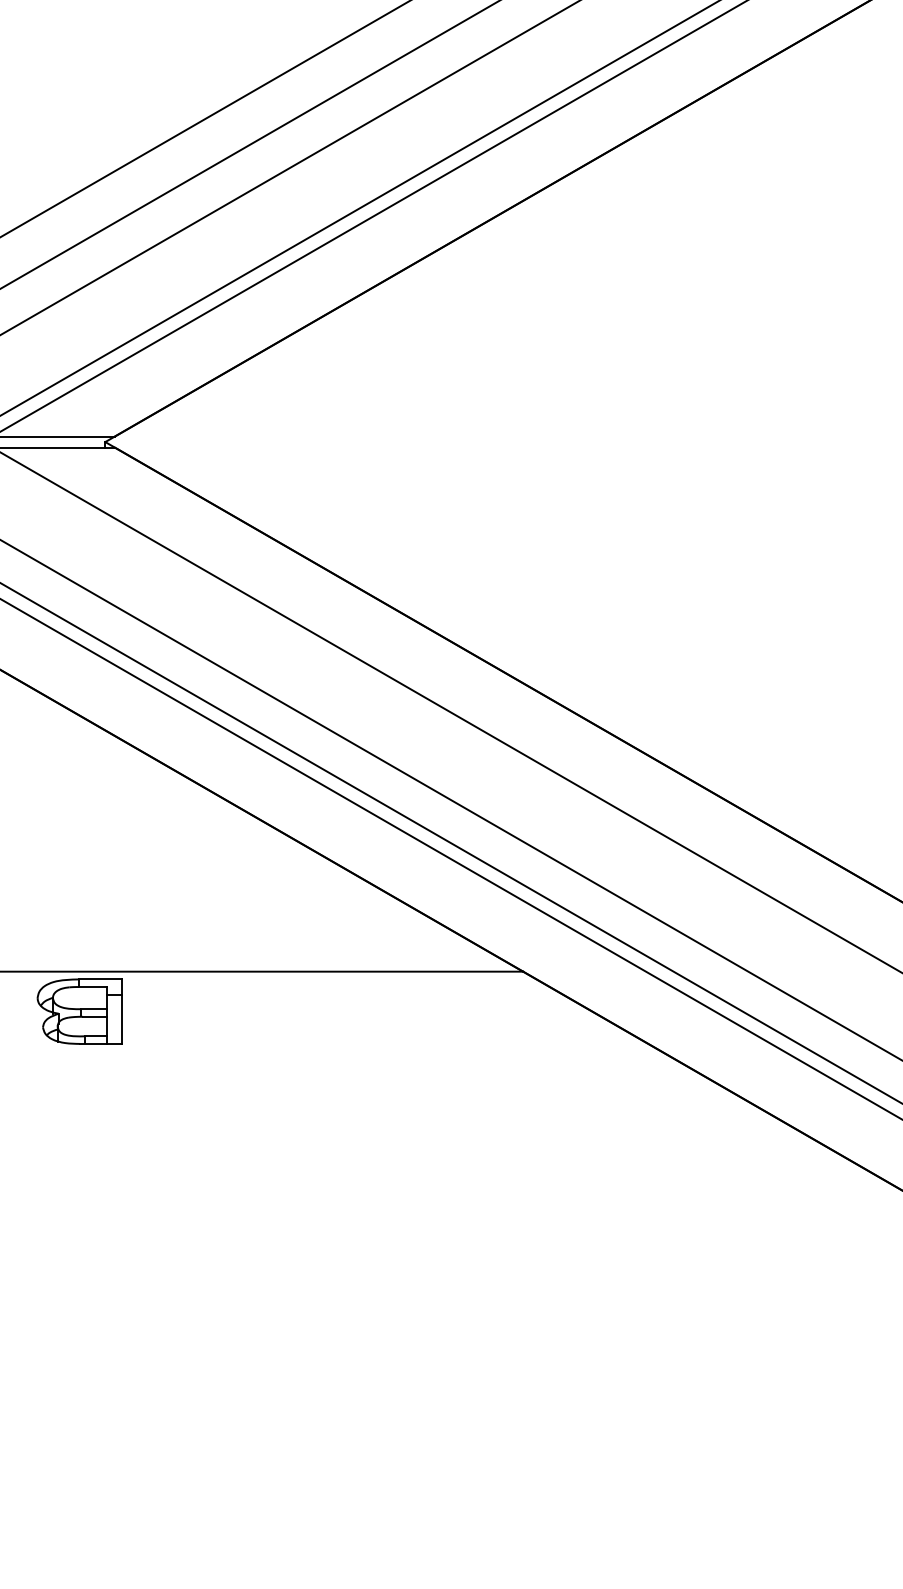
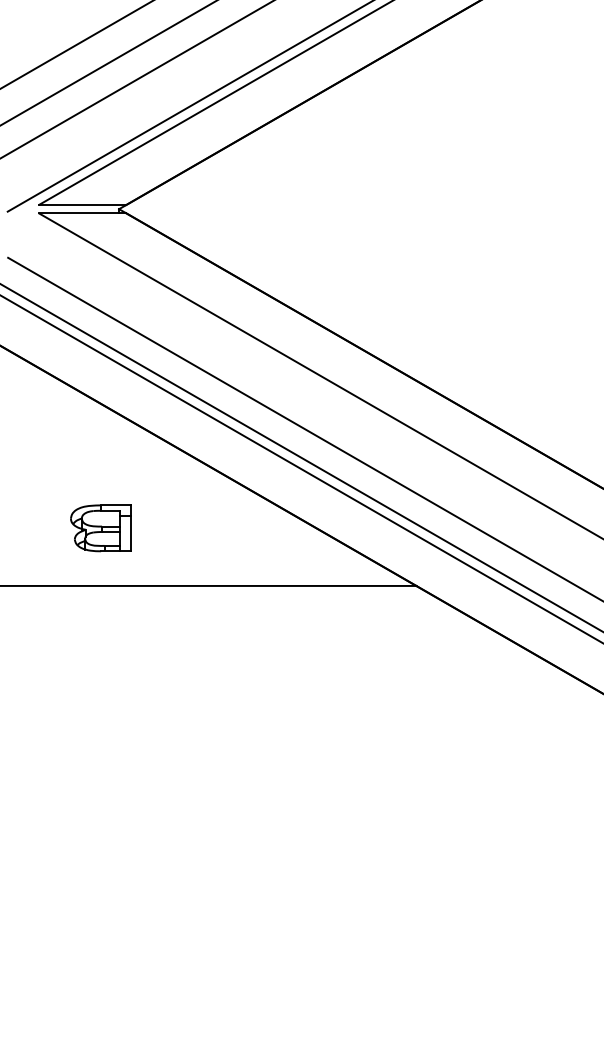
part: (79, 1011) -> (100, 528), moved

